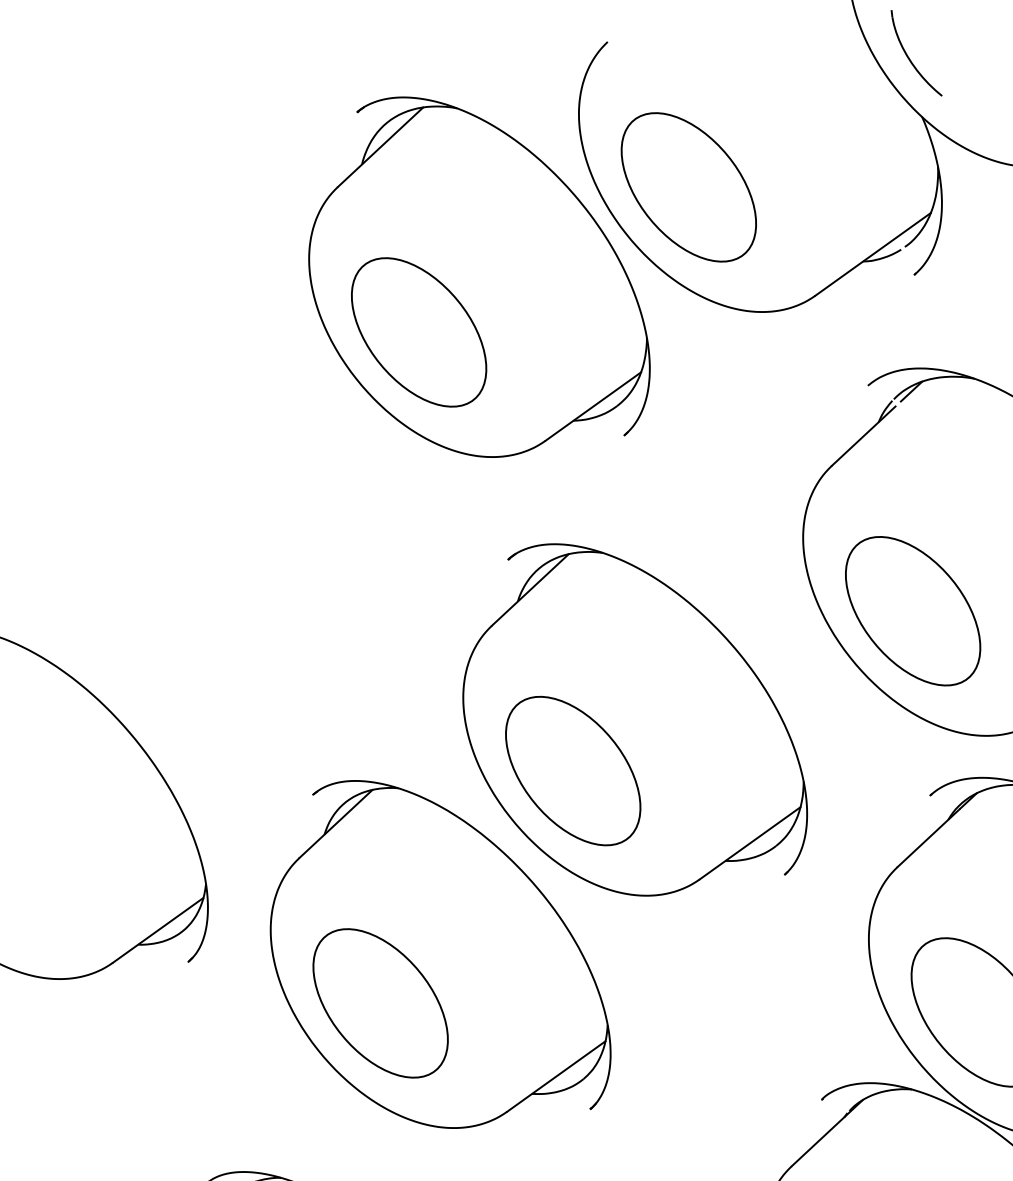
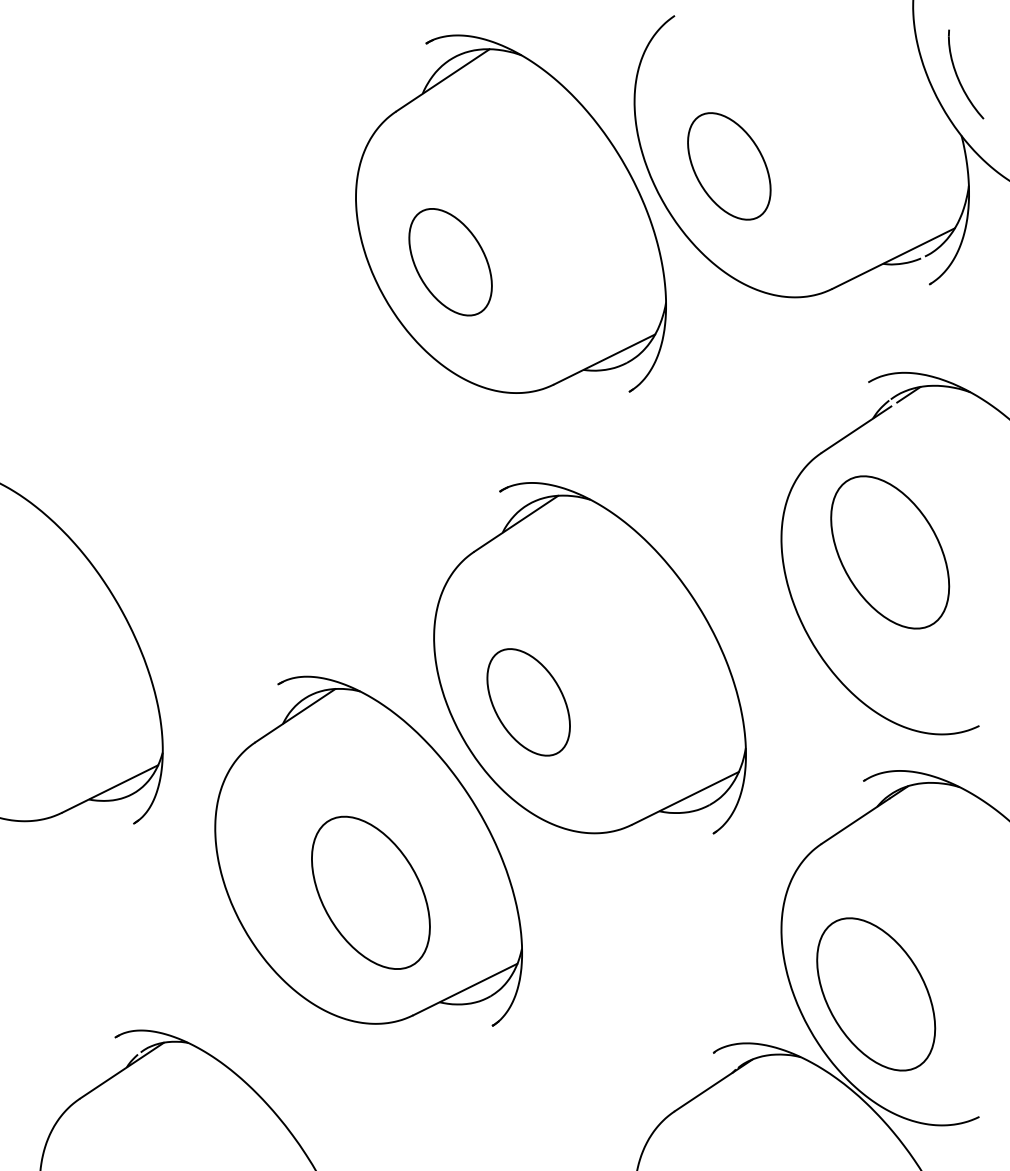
part: (689, 187) -> (729, 166), size x0.7
part: (418, 332) -> (450, 262), size x0.7
part: (913, 611) -> (890, 552), moved
part: (572, 771) -> (528, 702), size x0.7
part: (380, 1003) -> (370, 892), moved

